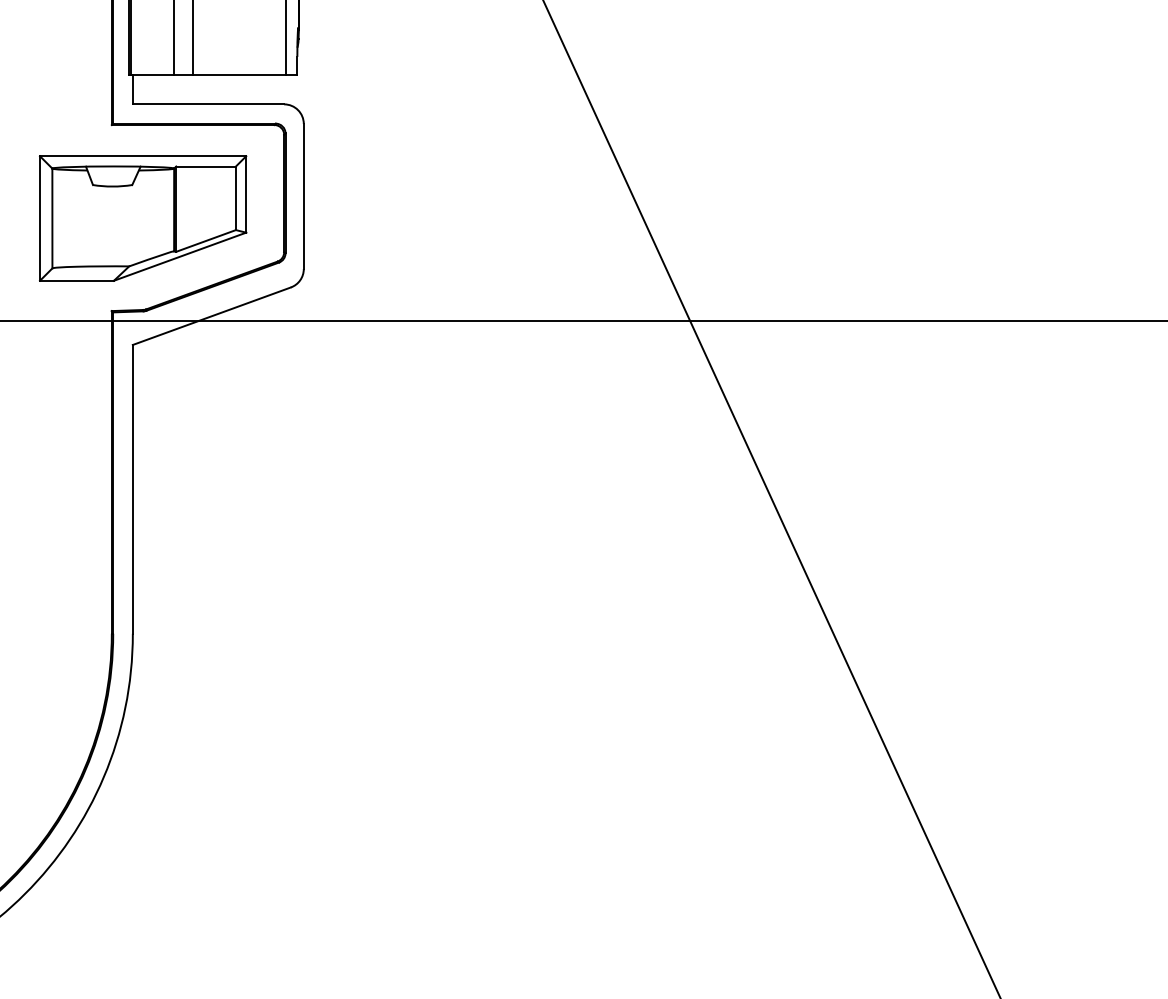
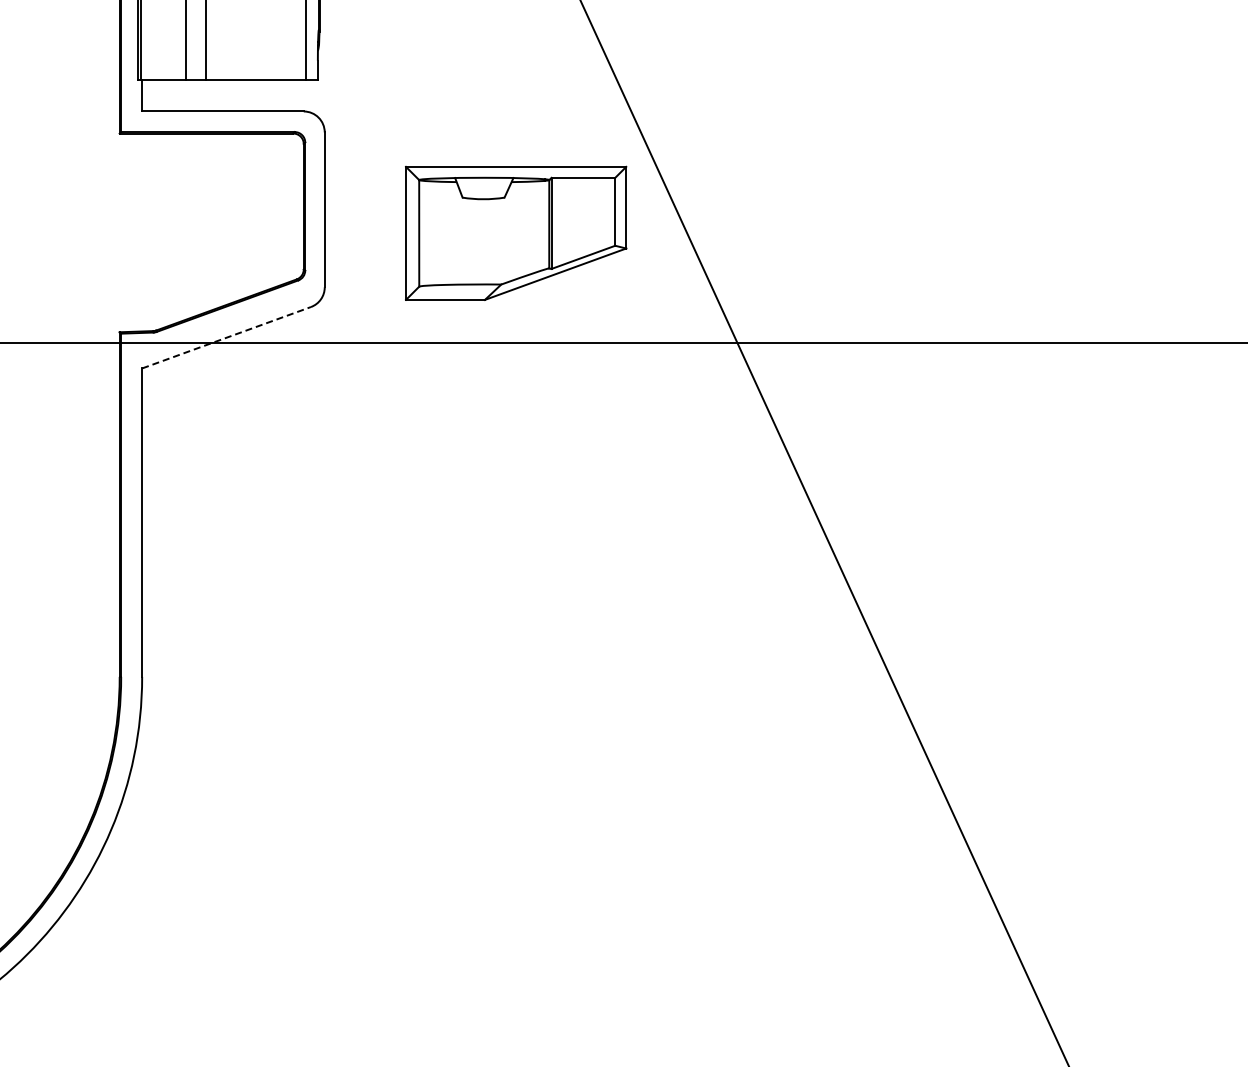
part: (143, 217) -> (516, 232), moved
line: (211, 315) -> (226, 337), solid -> dashed

